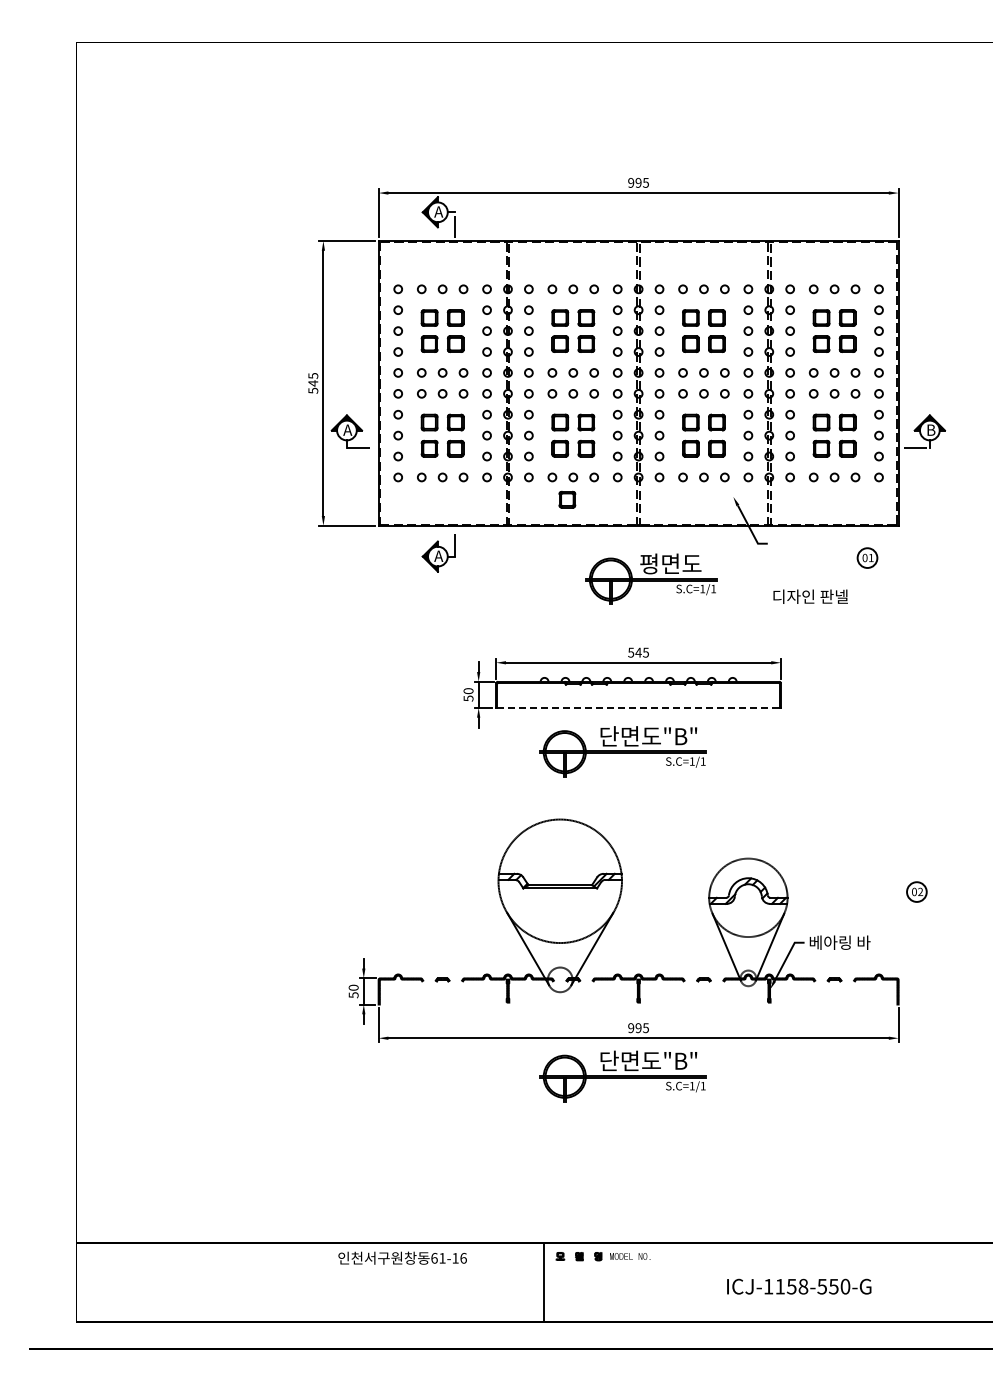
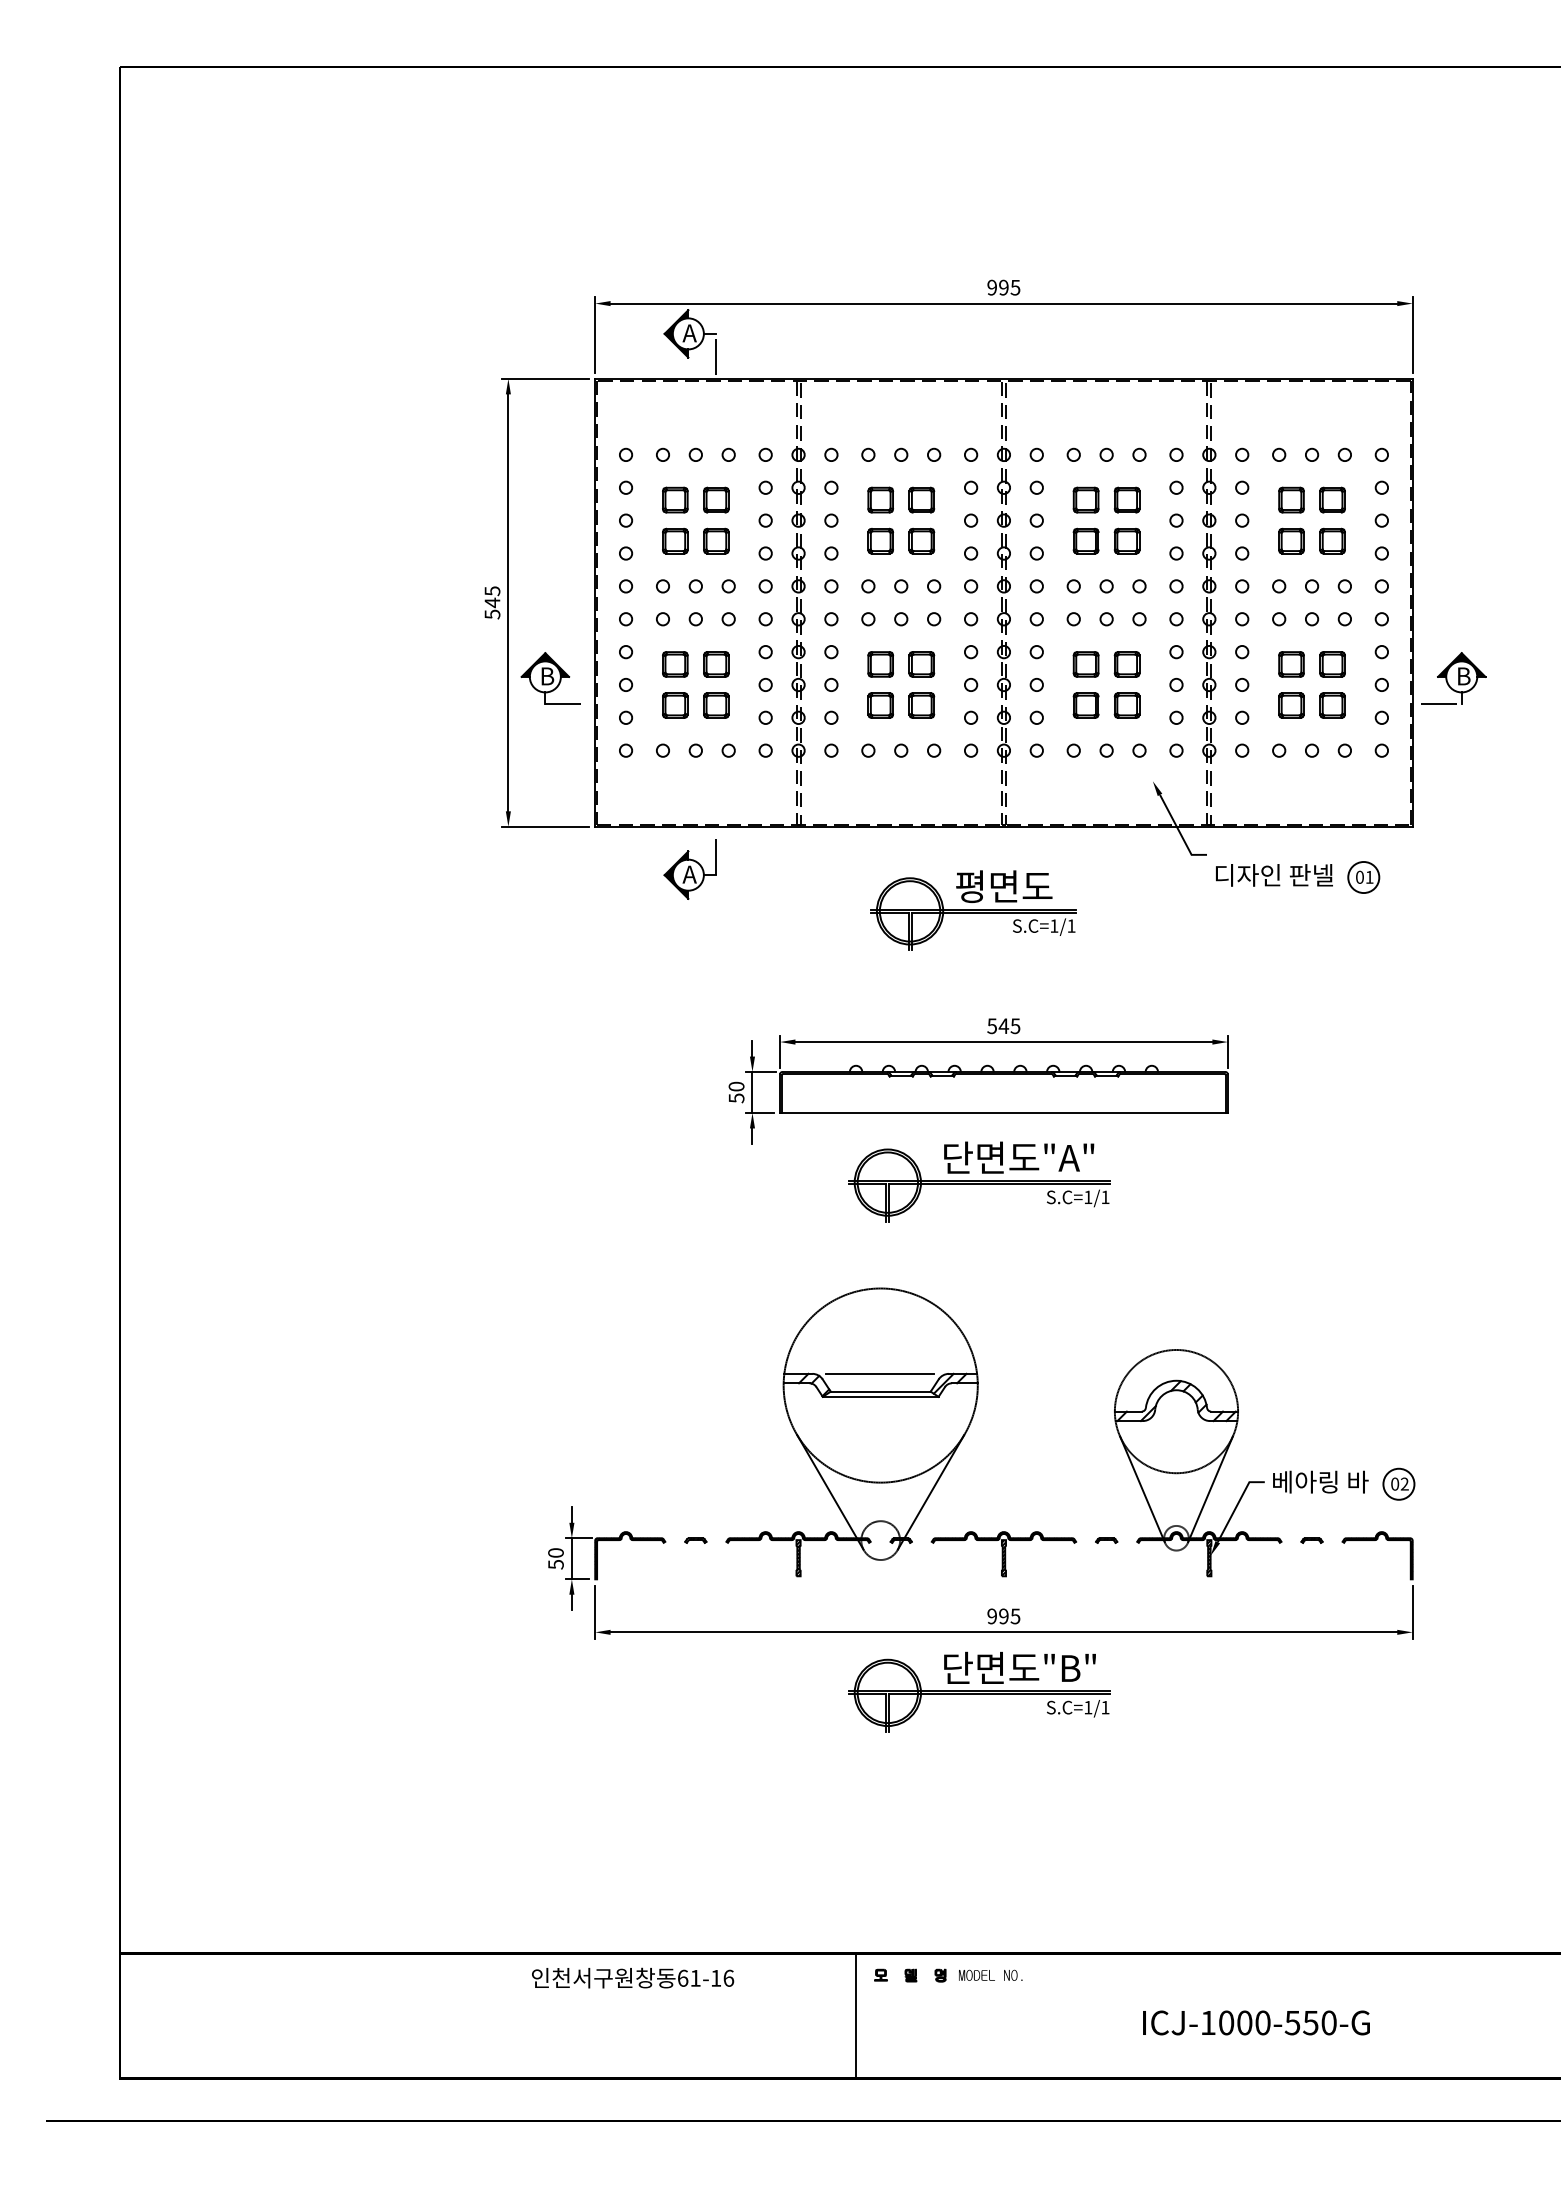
text: (347, 429) -> (546, 675), A -> B
part: (567, 499) -> (892, 785), removed
part: (651, 578) -> (973, 909), moved
text: (810, 596) -> (1274, 874), moved
line: (639, 707) -> (1005, 1112), dashed -> solid
text: (685, 736) -> (1077, 1157), 단면도"B" -> 단면도"A"
line: (559, 873) -> (879, 1373), added
part: (916, 891) -> (1398, 1483), moved
text: (791, 1286) -> (1244, 2022), ICJ-1158-550-G -> ICJ-1000-550-G

